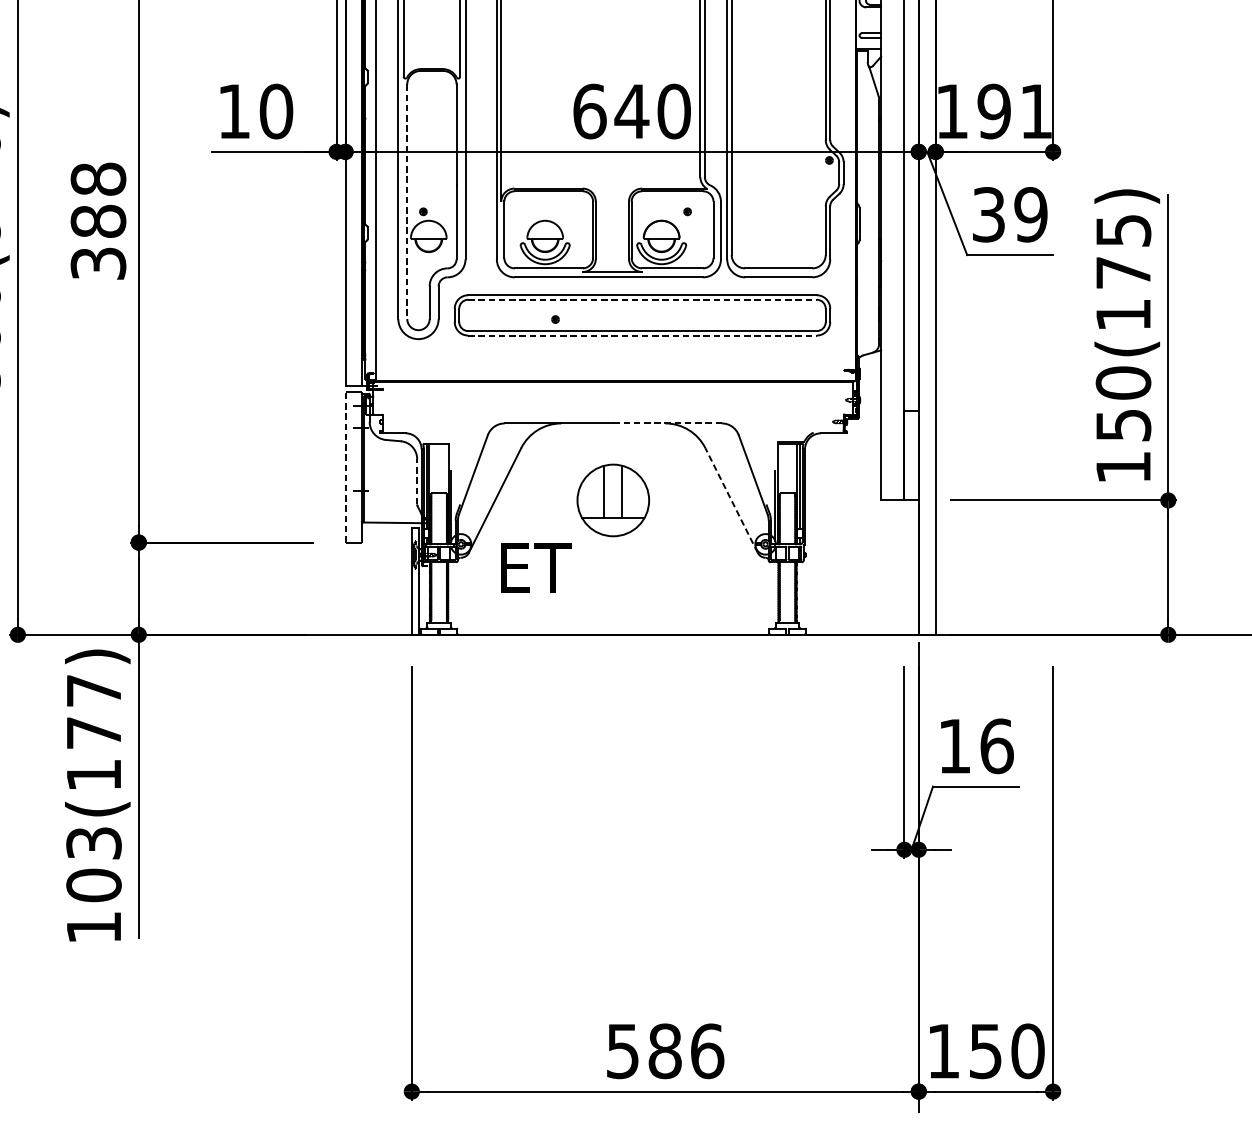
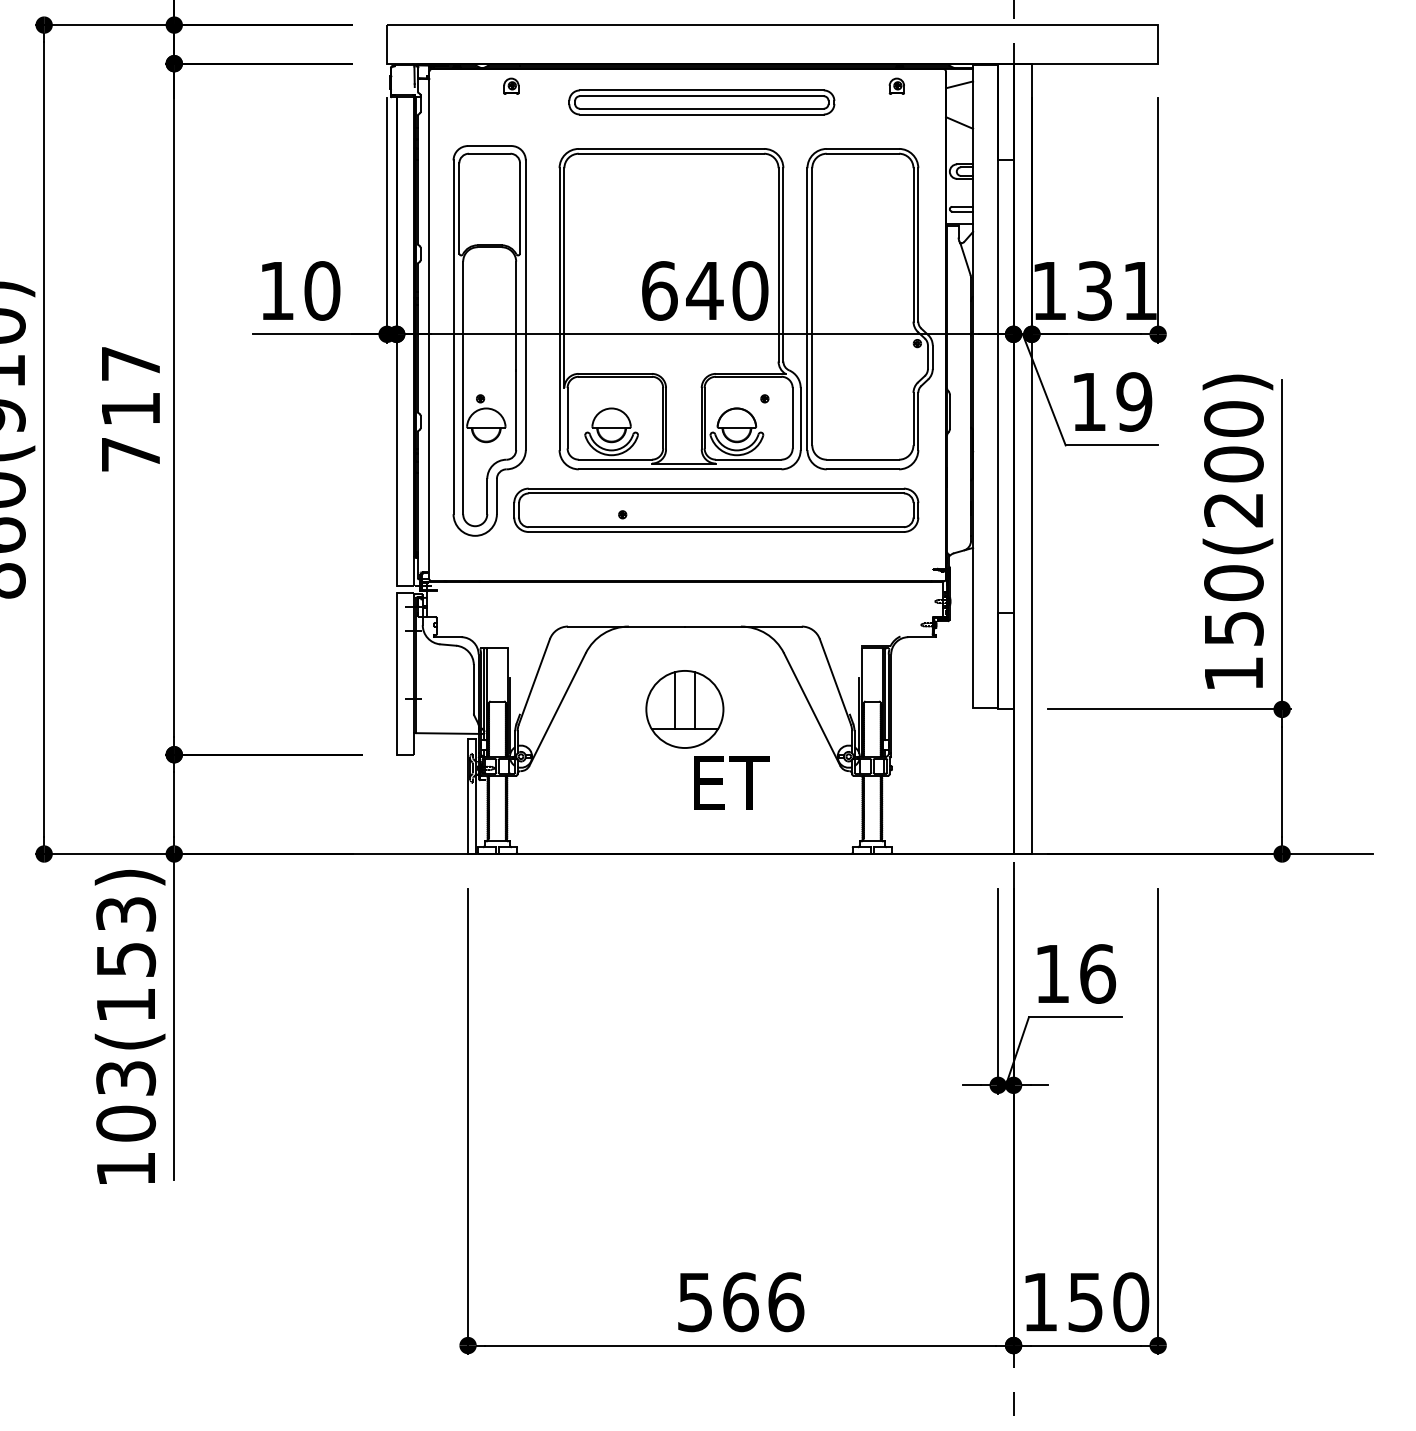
text: (993, 111) -> (1094, 290), 191 -> 131
line: (407, 202) -> (463, 388), dashed -> solid
text: (988, 214) -> (1088, 401), 39 -> 19
text: (98, 220) -> (130, 408), 388 -> 717
text: (1123, 272) -> (1233, 464), 150(175) -> 150(200)
line: (642, 299) -> (716, 493), dashed -> solid
line: (642, 336) -> (716, 532), dashed -> solid
line: (667, 423) -> (743, 626), dashed -> solid
line: (345, 467) -> (396, 673), dashed -> solid
line: (416, 481) -> (473, 688), dashed -> solid
line: (731, 500) -> (812, 709), dashed -> solid
text: (535, 567) -> (731, 782), moved
text: (94, 711) -> (126, 936), 103(177) -> 103(153)
text: (664, 1051) -> (740, 1302), 586 -> 566

